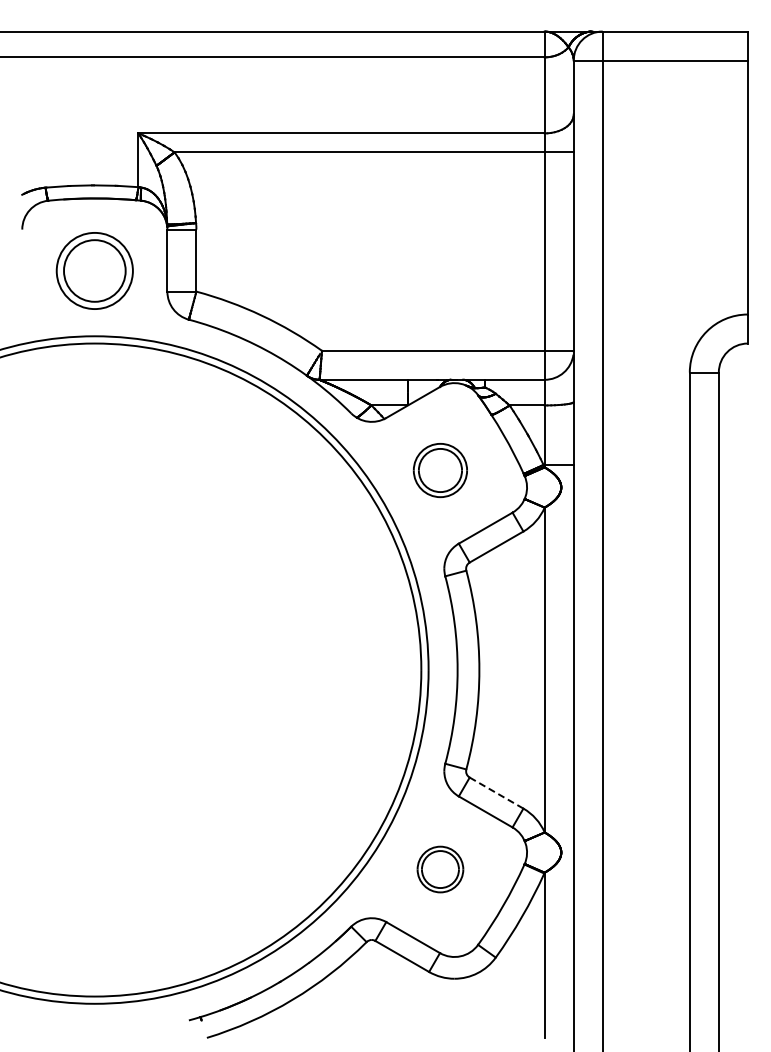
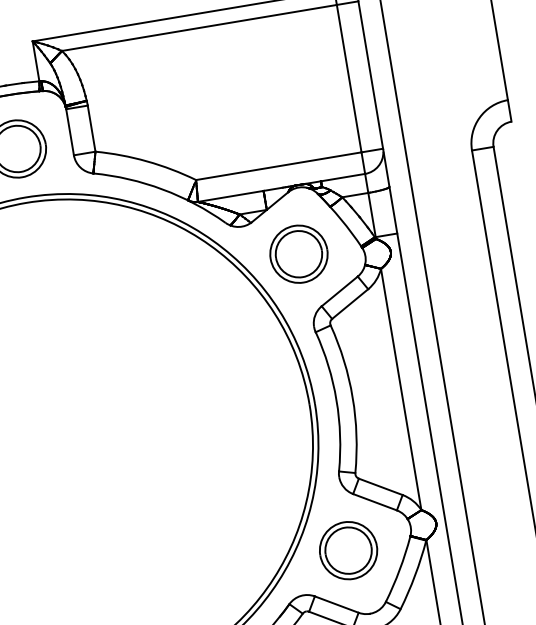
part: (440, 470) -> (299, 254), size x1.43
line: (497, 793) -> (381, 487), dashed -> solid
part: (440, 869) -> (348, 550), size x1.67

